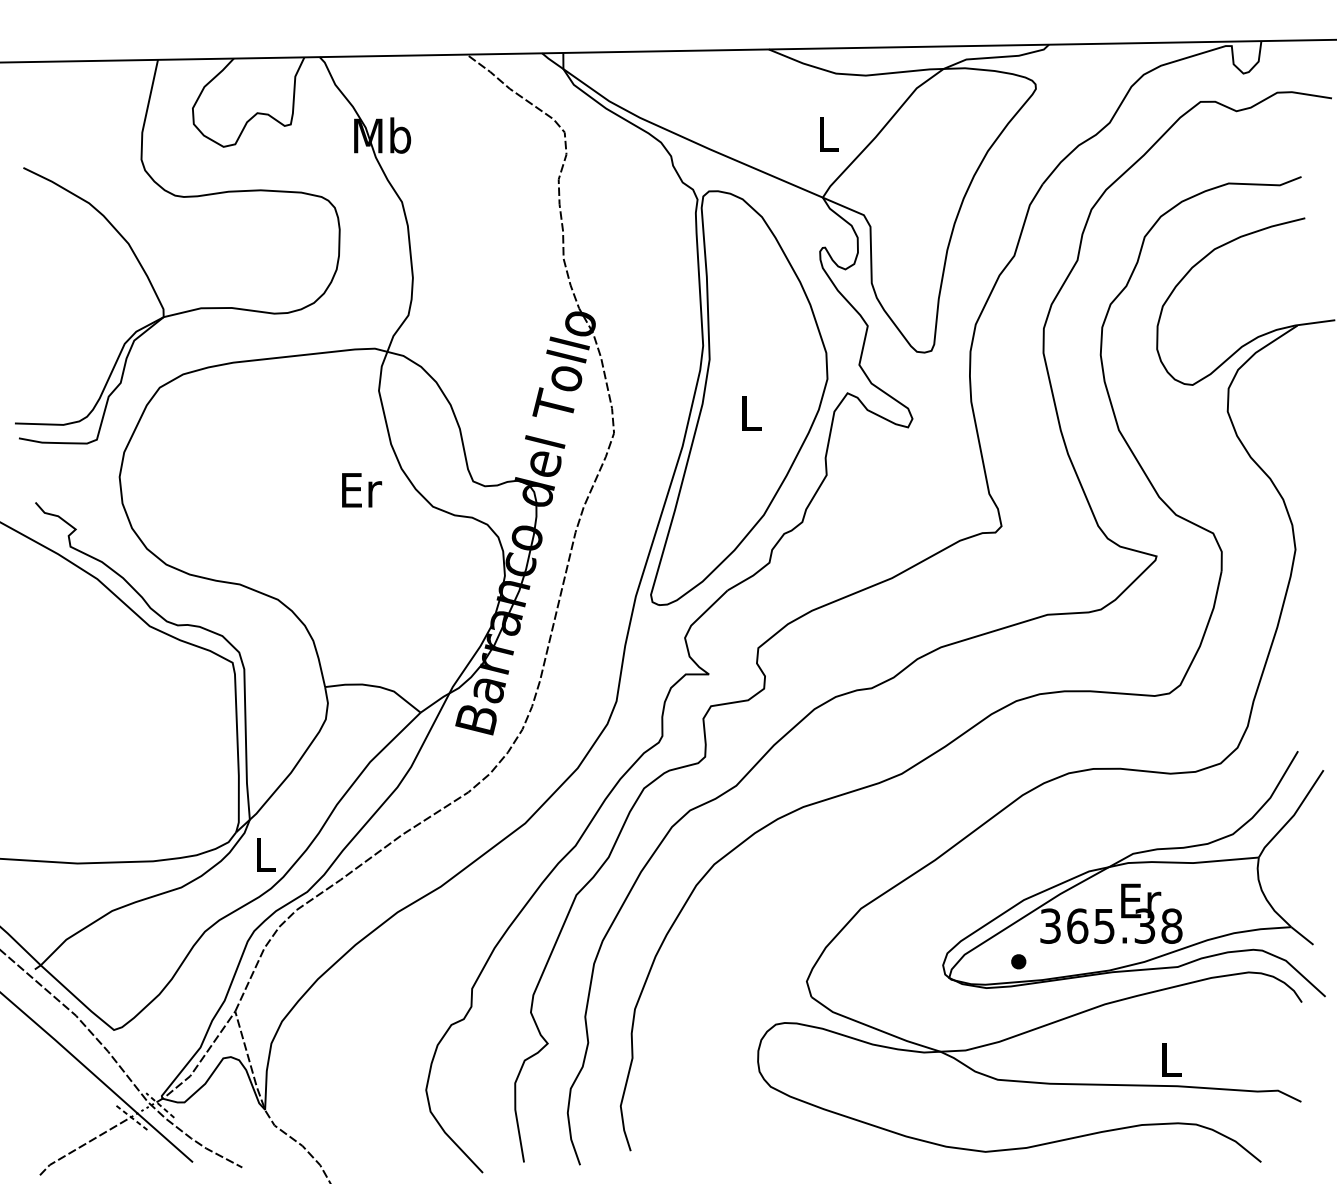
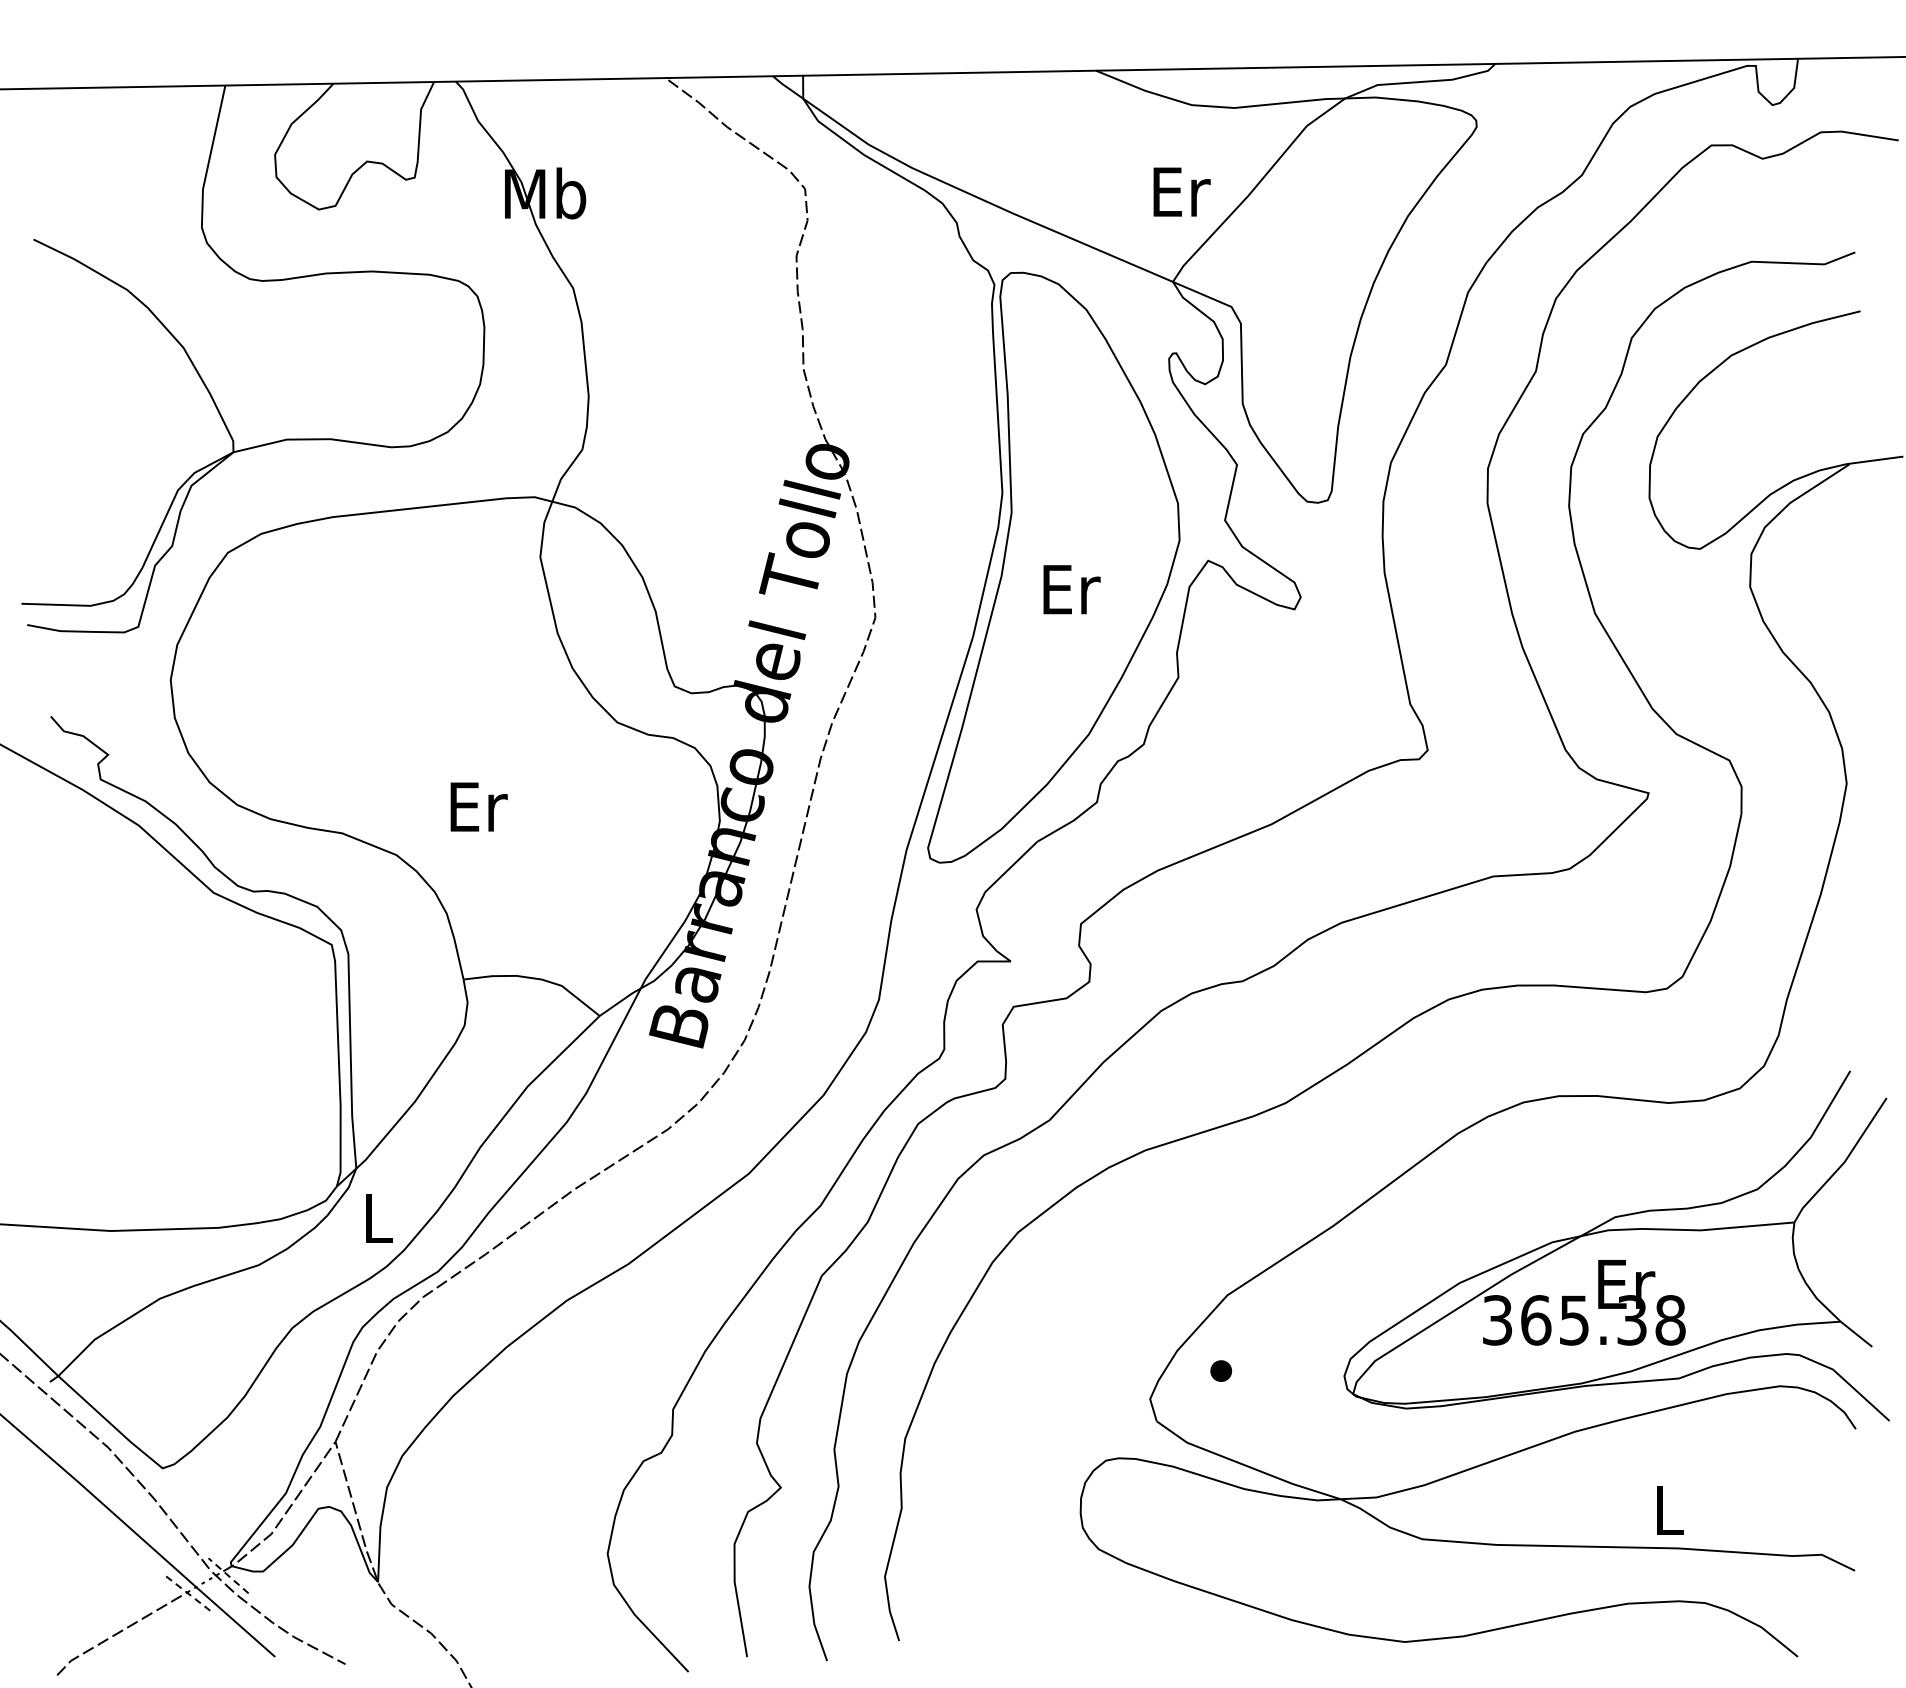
text: (828, 134) -> (1181, 191), L -> Er
text: (751, 413) -> (1071, 589), L -> Er
text: (361, 489) -> (478, 806), moved
part: (1018, 961) -> (1221, 1370), moved

